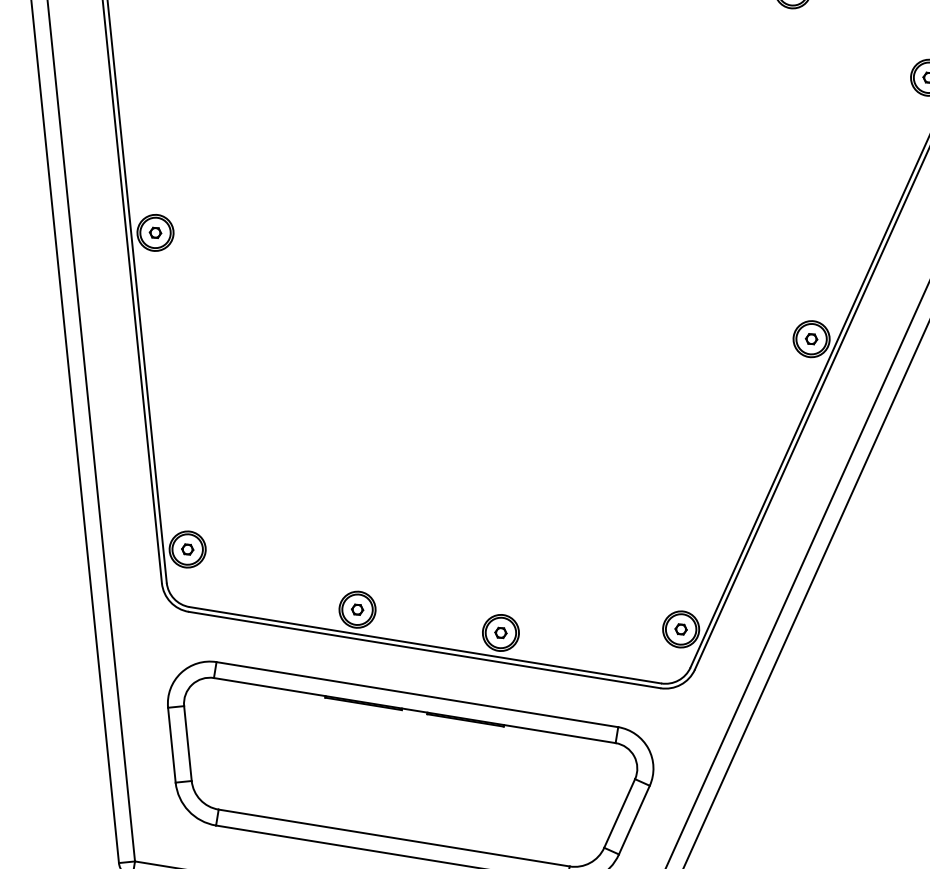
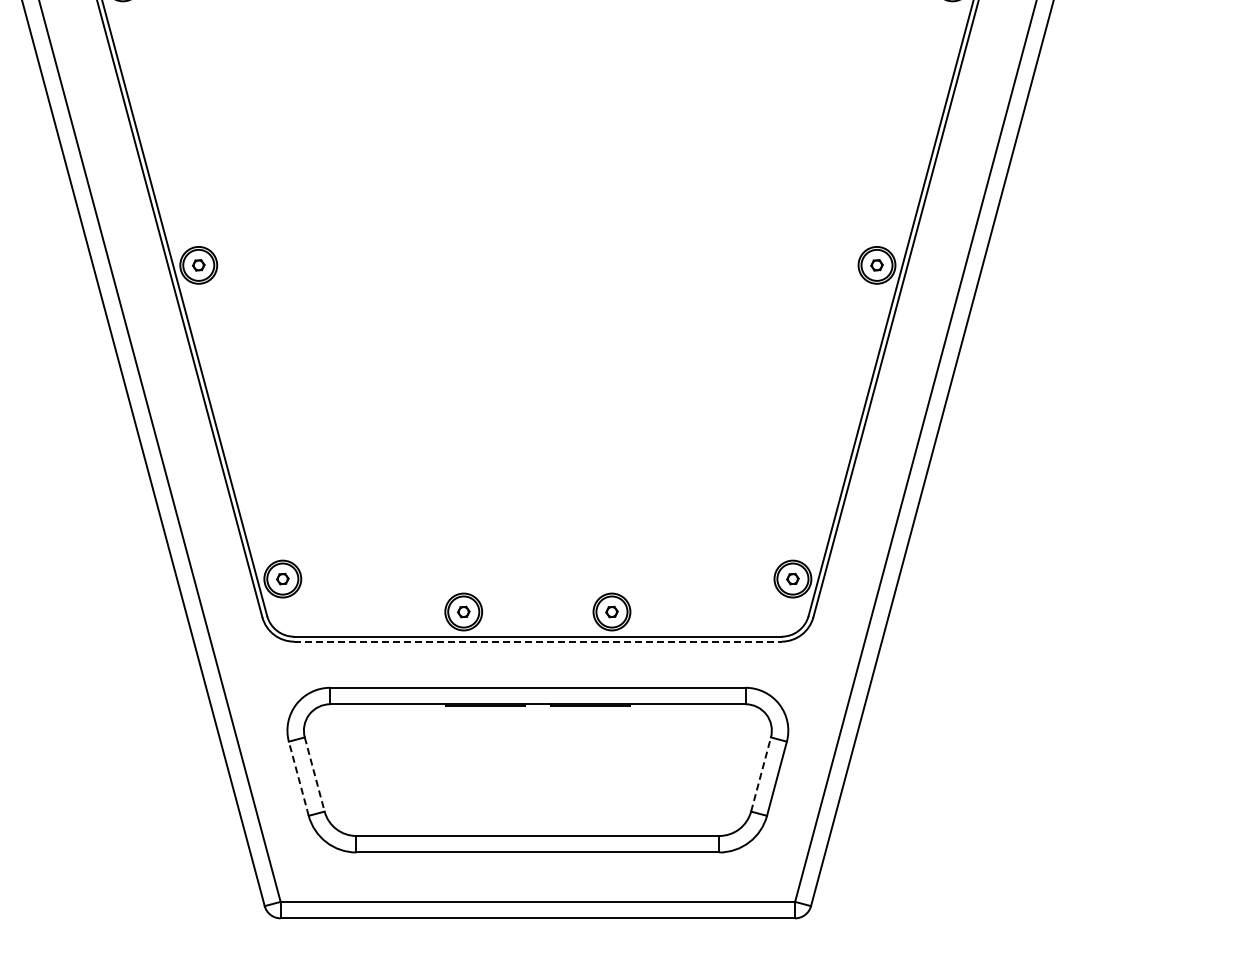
line: (424, 649) -> (537, 641), solid -> dashed
line: (171, 744) -> (298, 778), solid -> dashed
line: (187, 744) -> (314, 775), solid -> dashed
line: (620, 813) -> (761, 774), solid -> dashed

